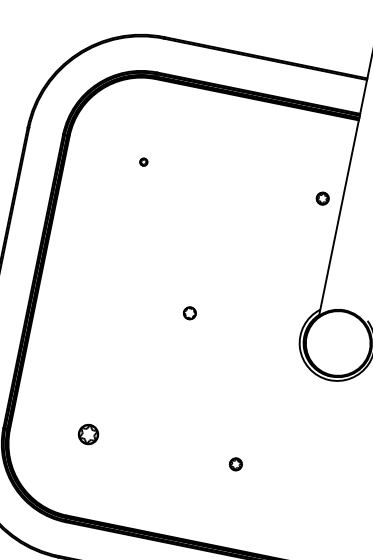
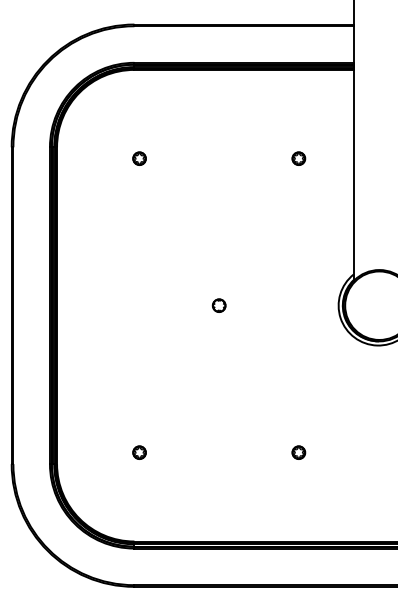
part: (143, 162) -> (139, 158), size x1.67
part: (322, 198) -> (298, 158), moved
part: (88, 434) -> (139, 452), size x0.62

